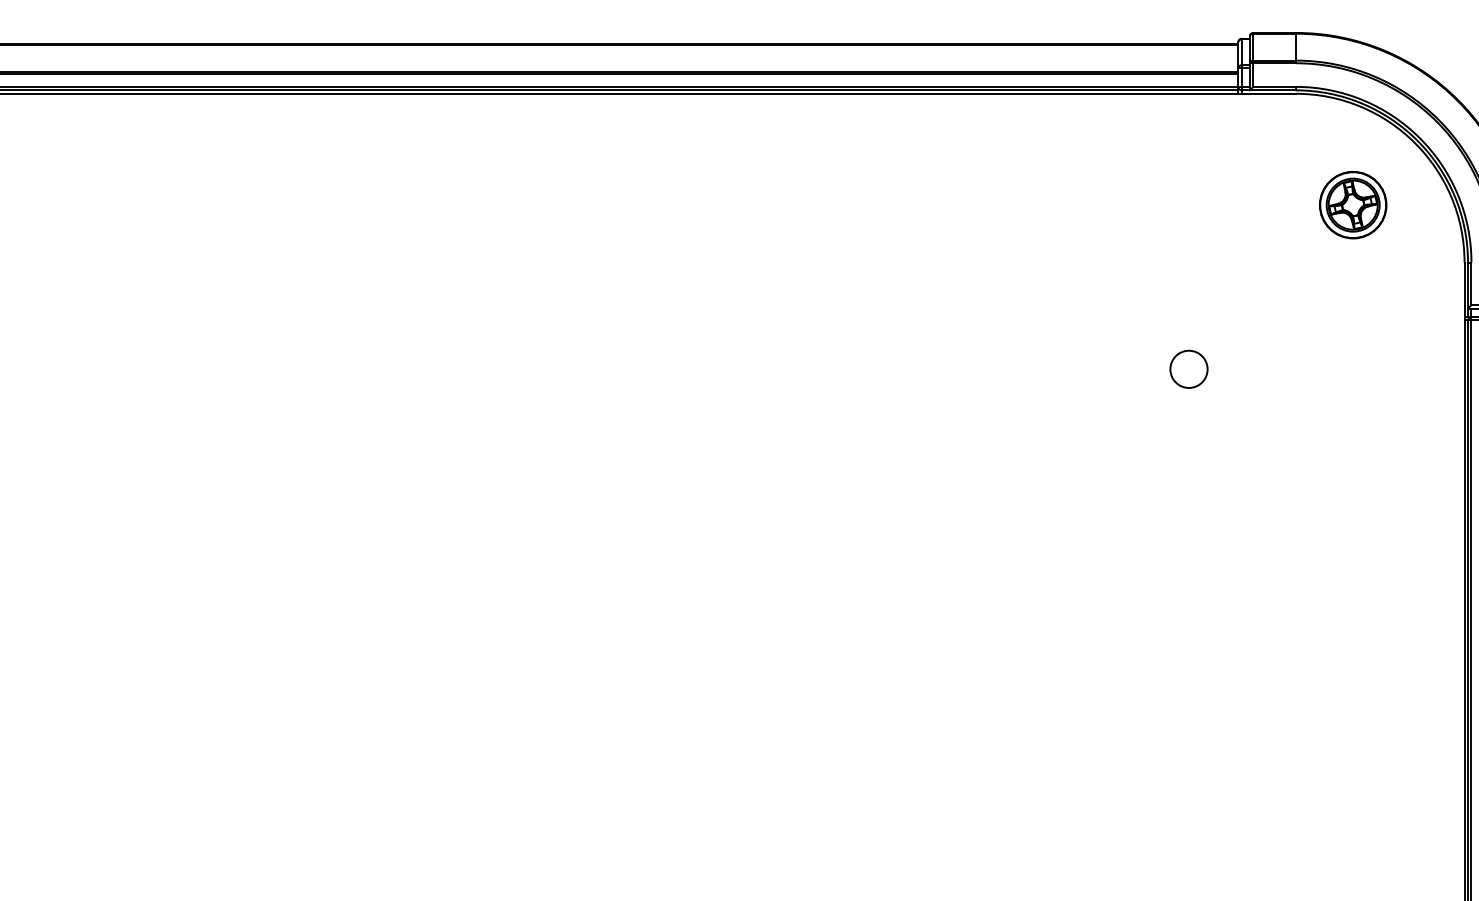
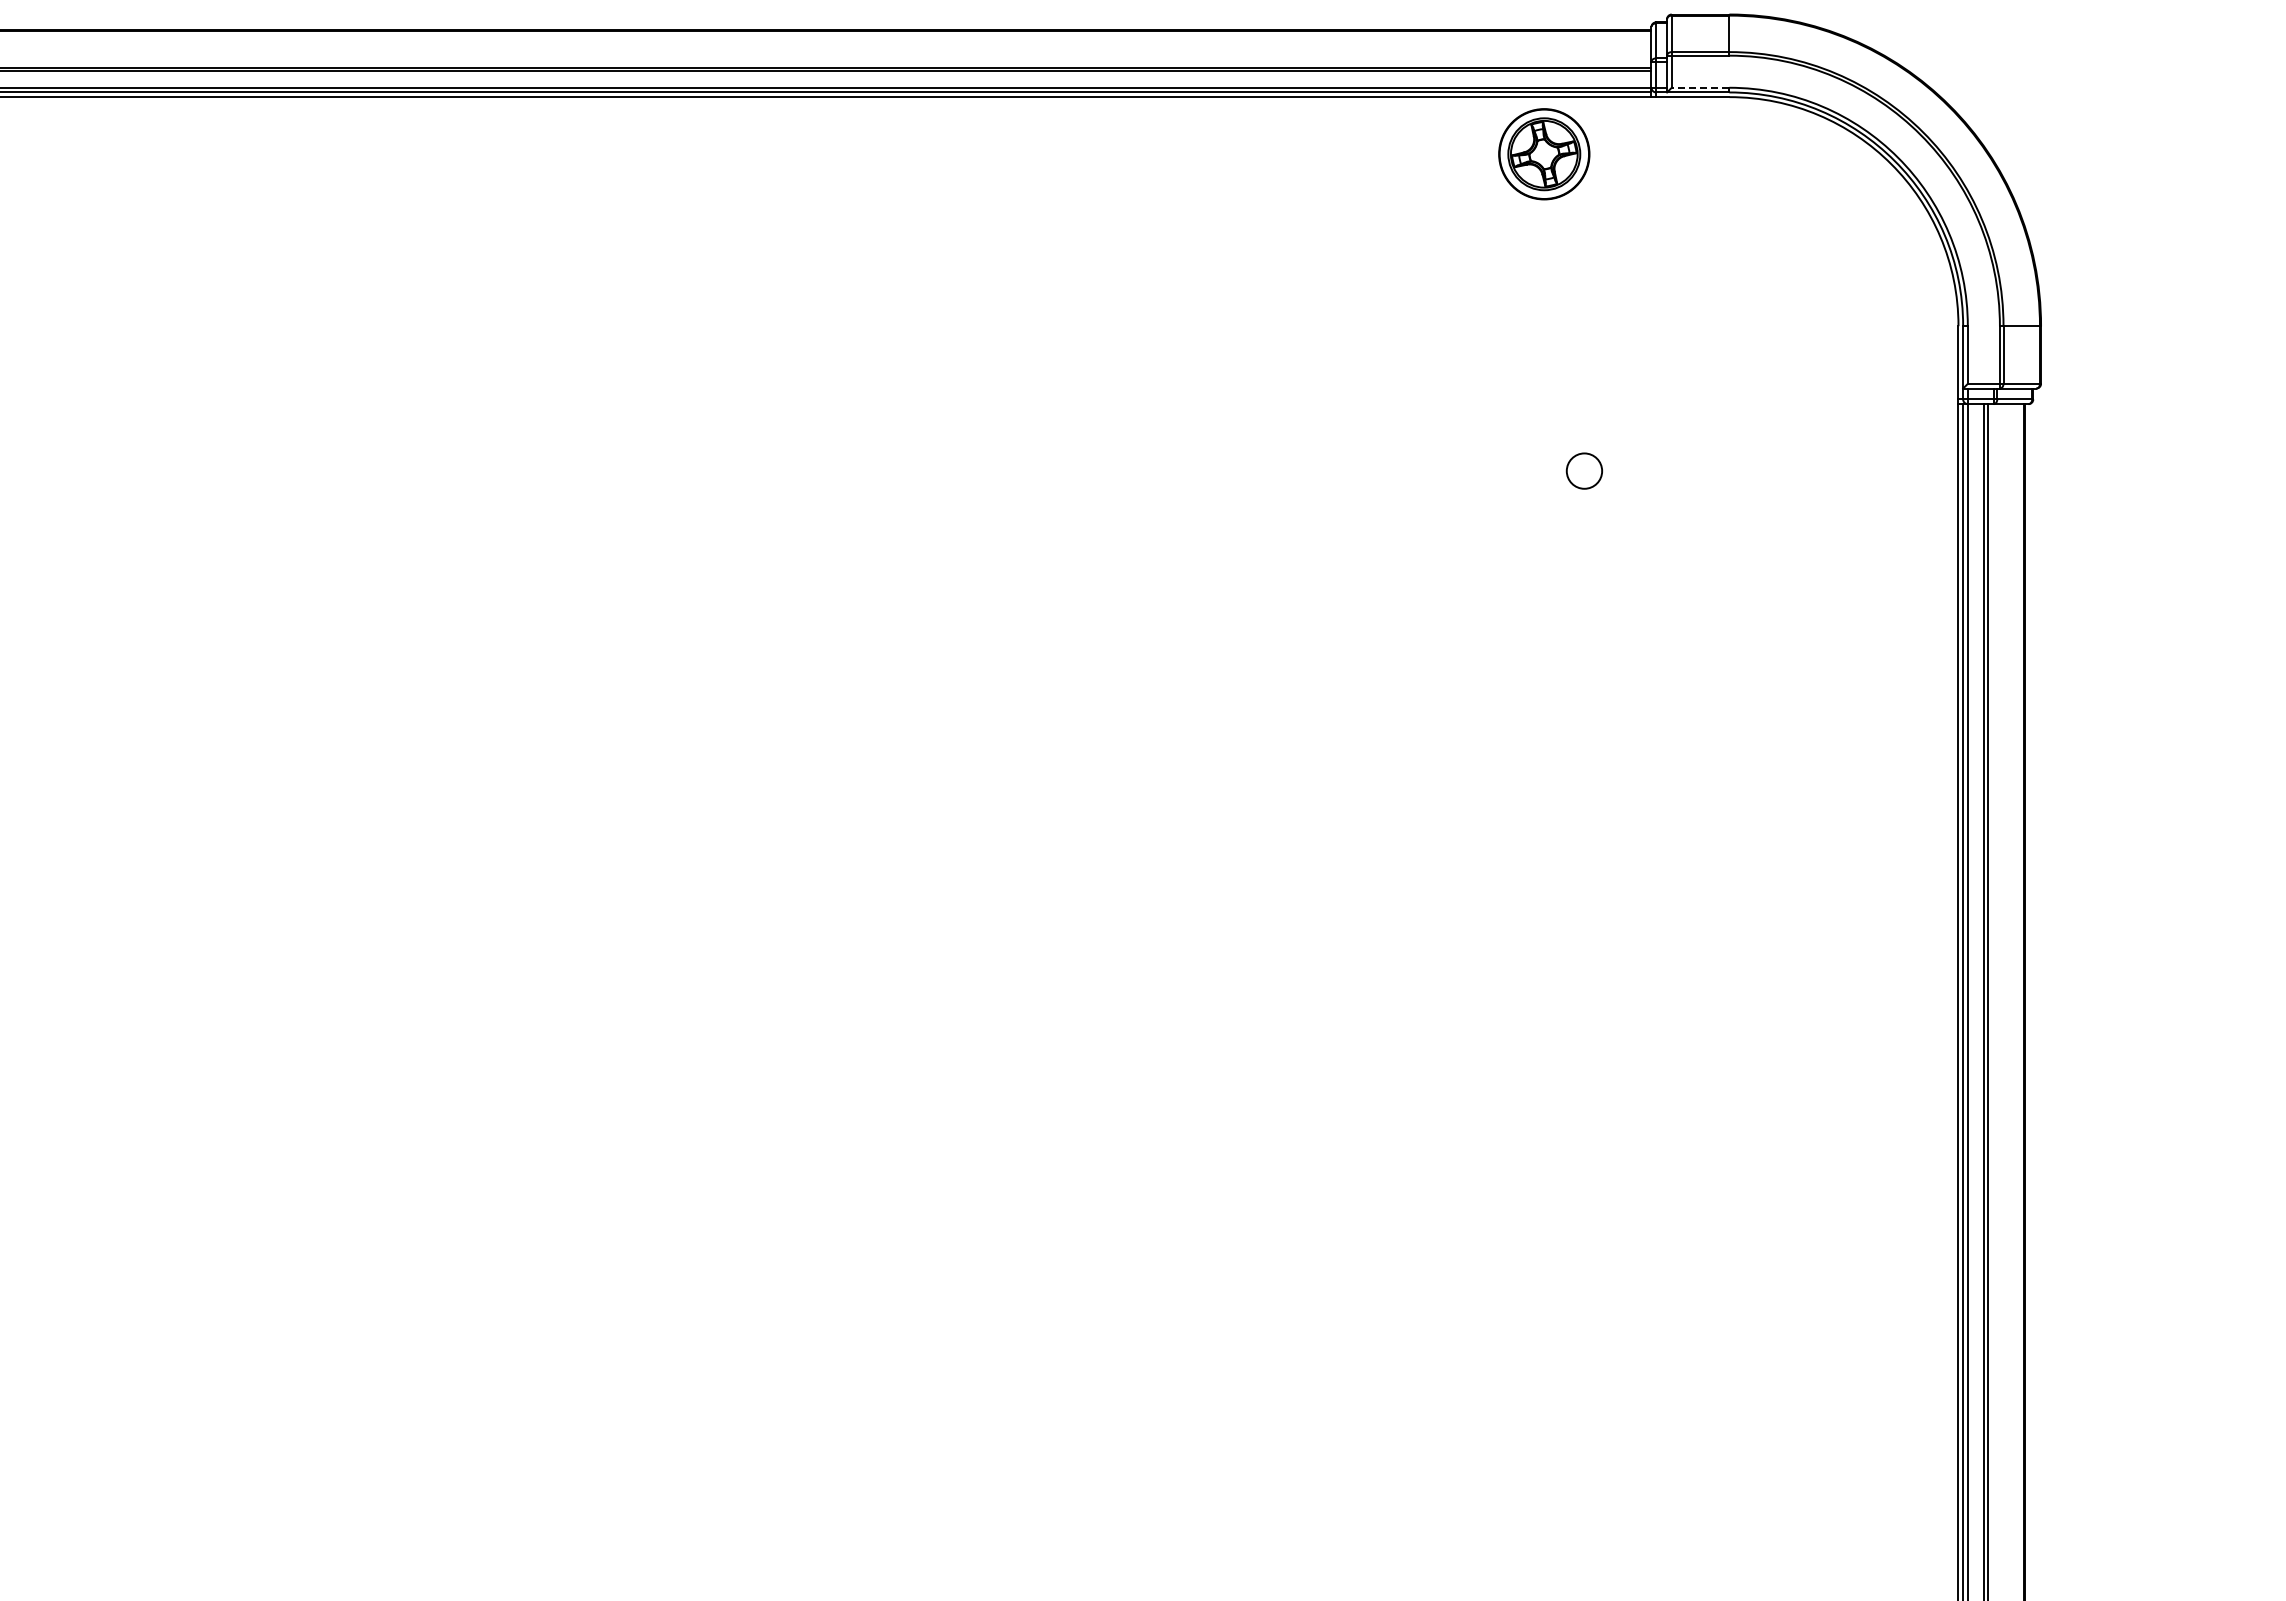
line: (1274, 86) -> (1700, 87), solid -> dashed
part: (1353, 205) -> (1544, 154), moved
circle: (1189, 368) -> (1584, 470), size x0.7

